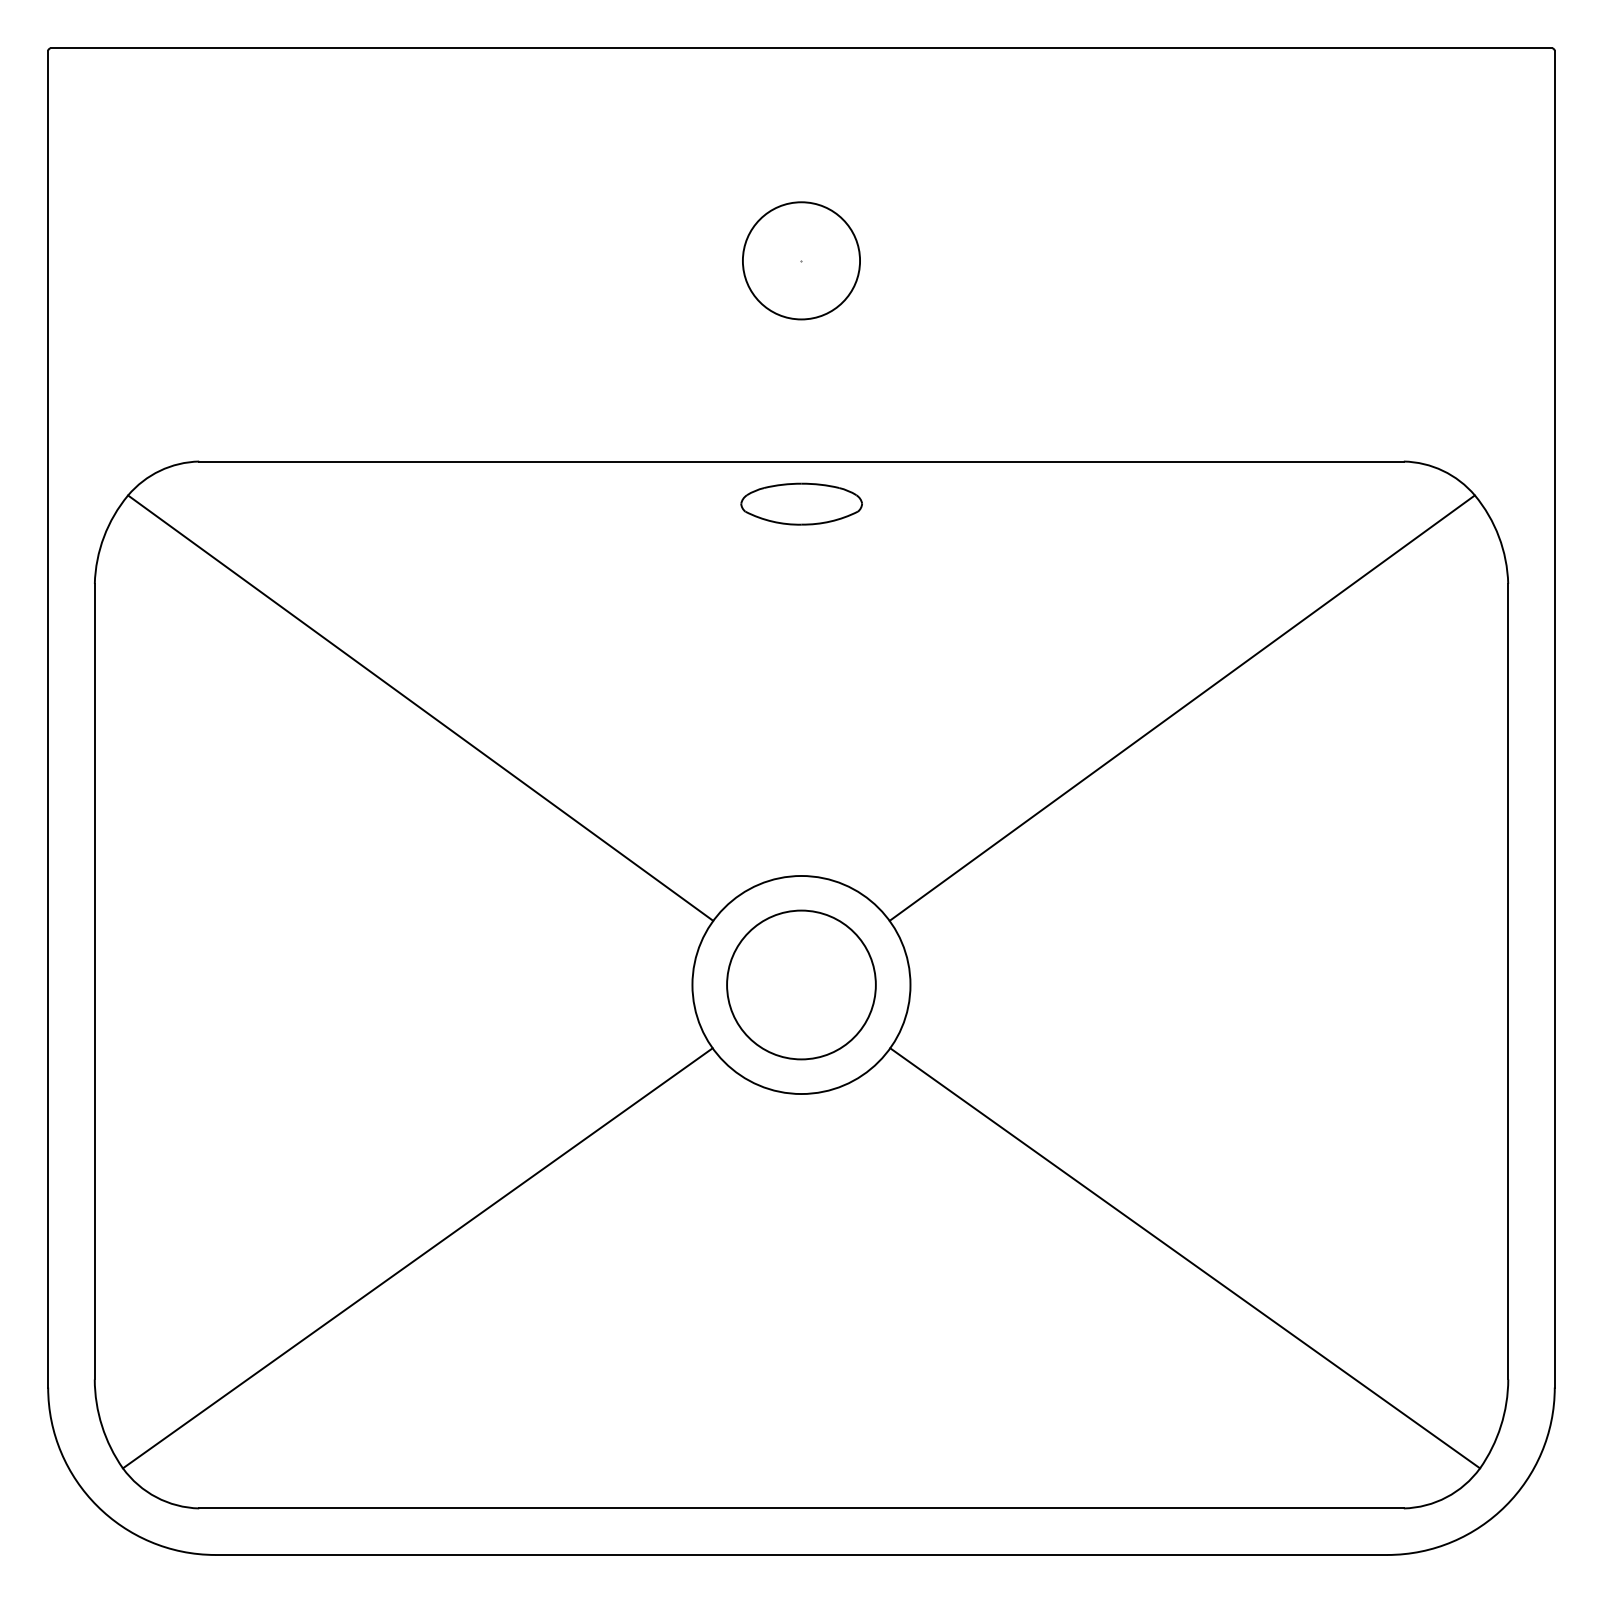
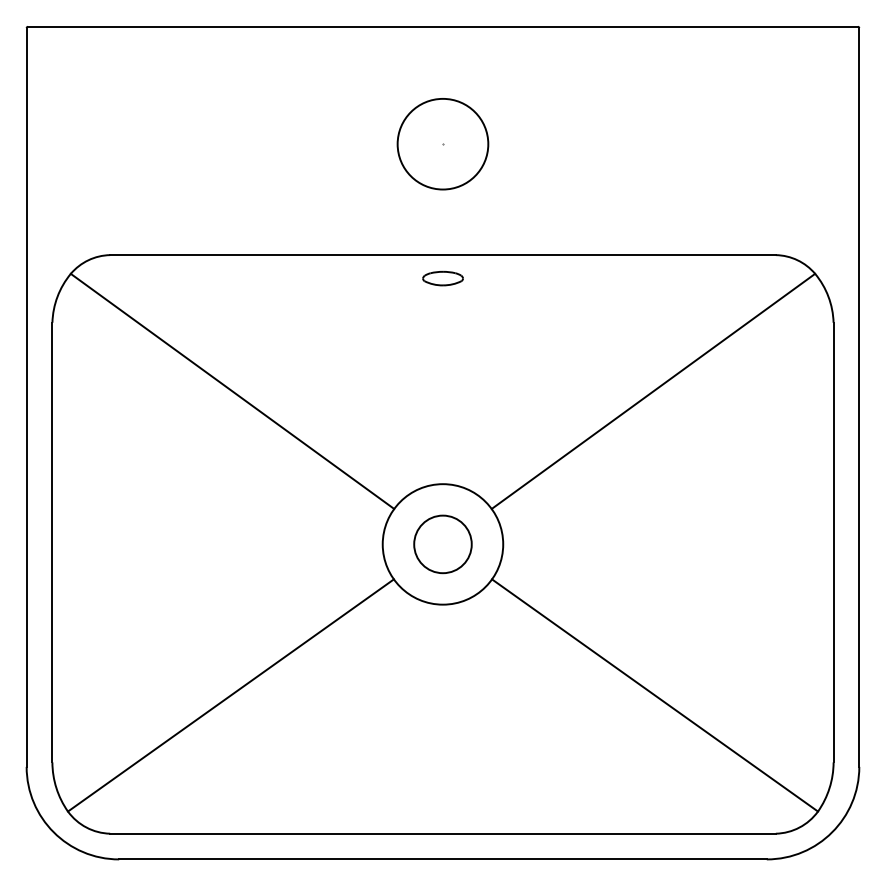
circle: (800, 259) -> (442, 143), size x1.4
part: (800, 503) -> (442, 278), size x0.6
circle: (800, 985) -> (442, 544), size x0.7

